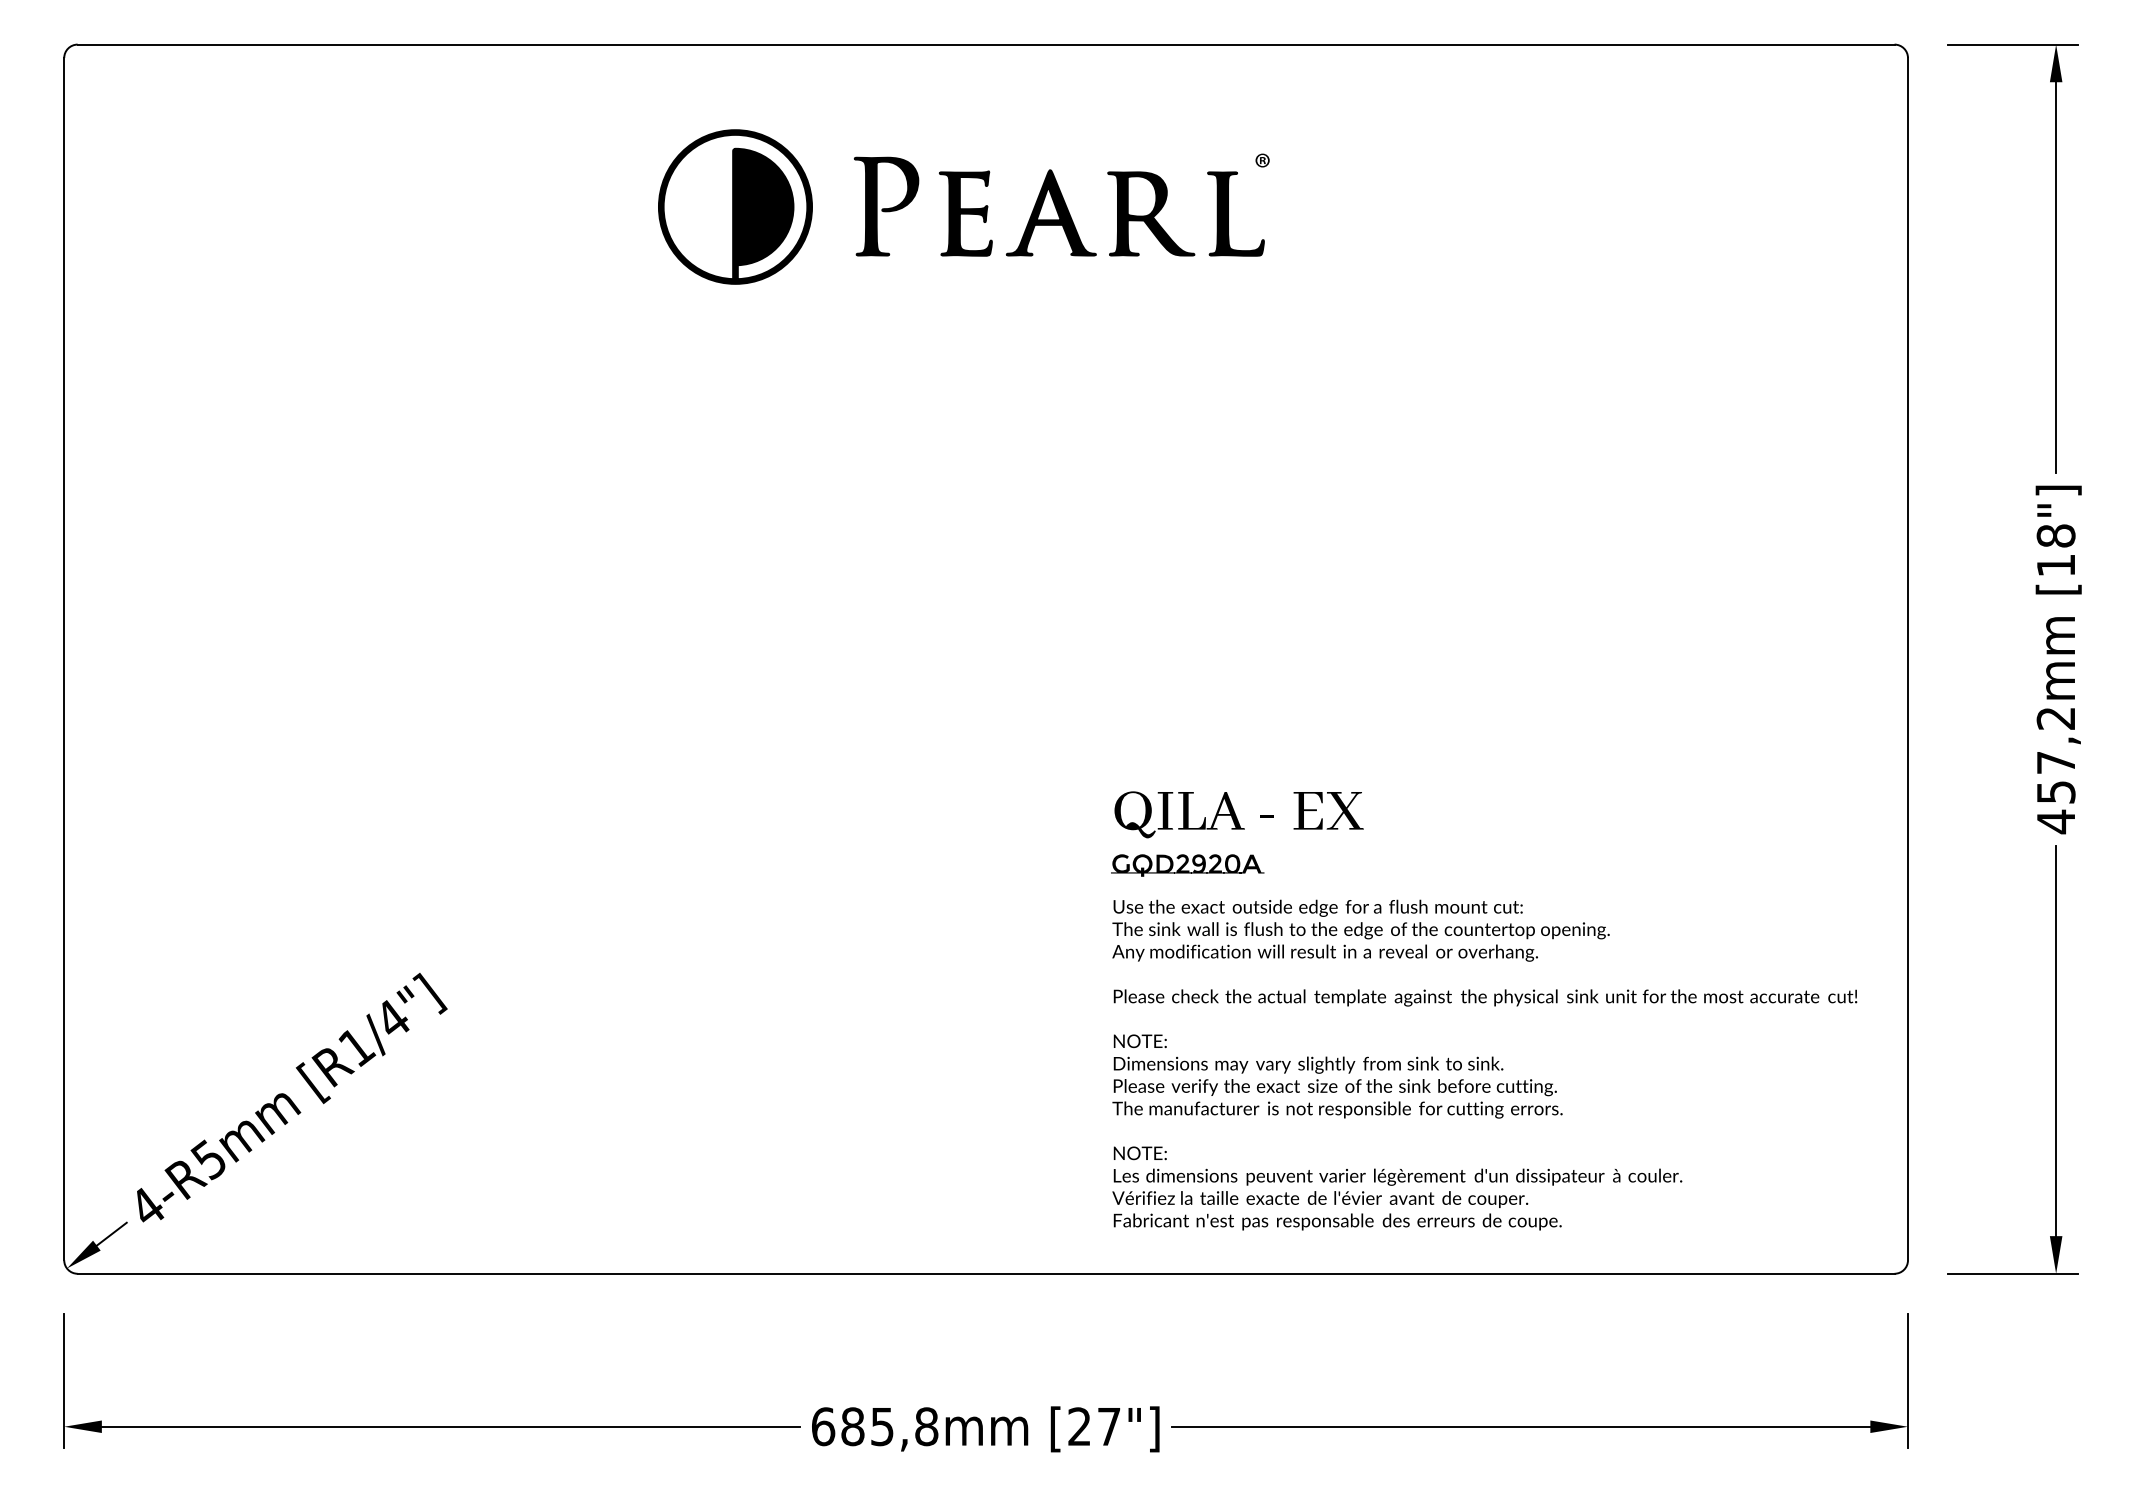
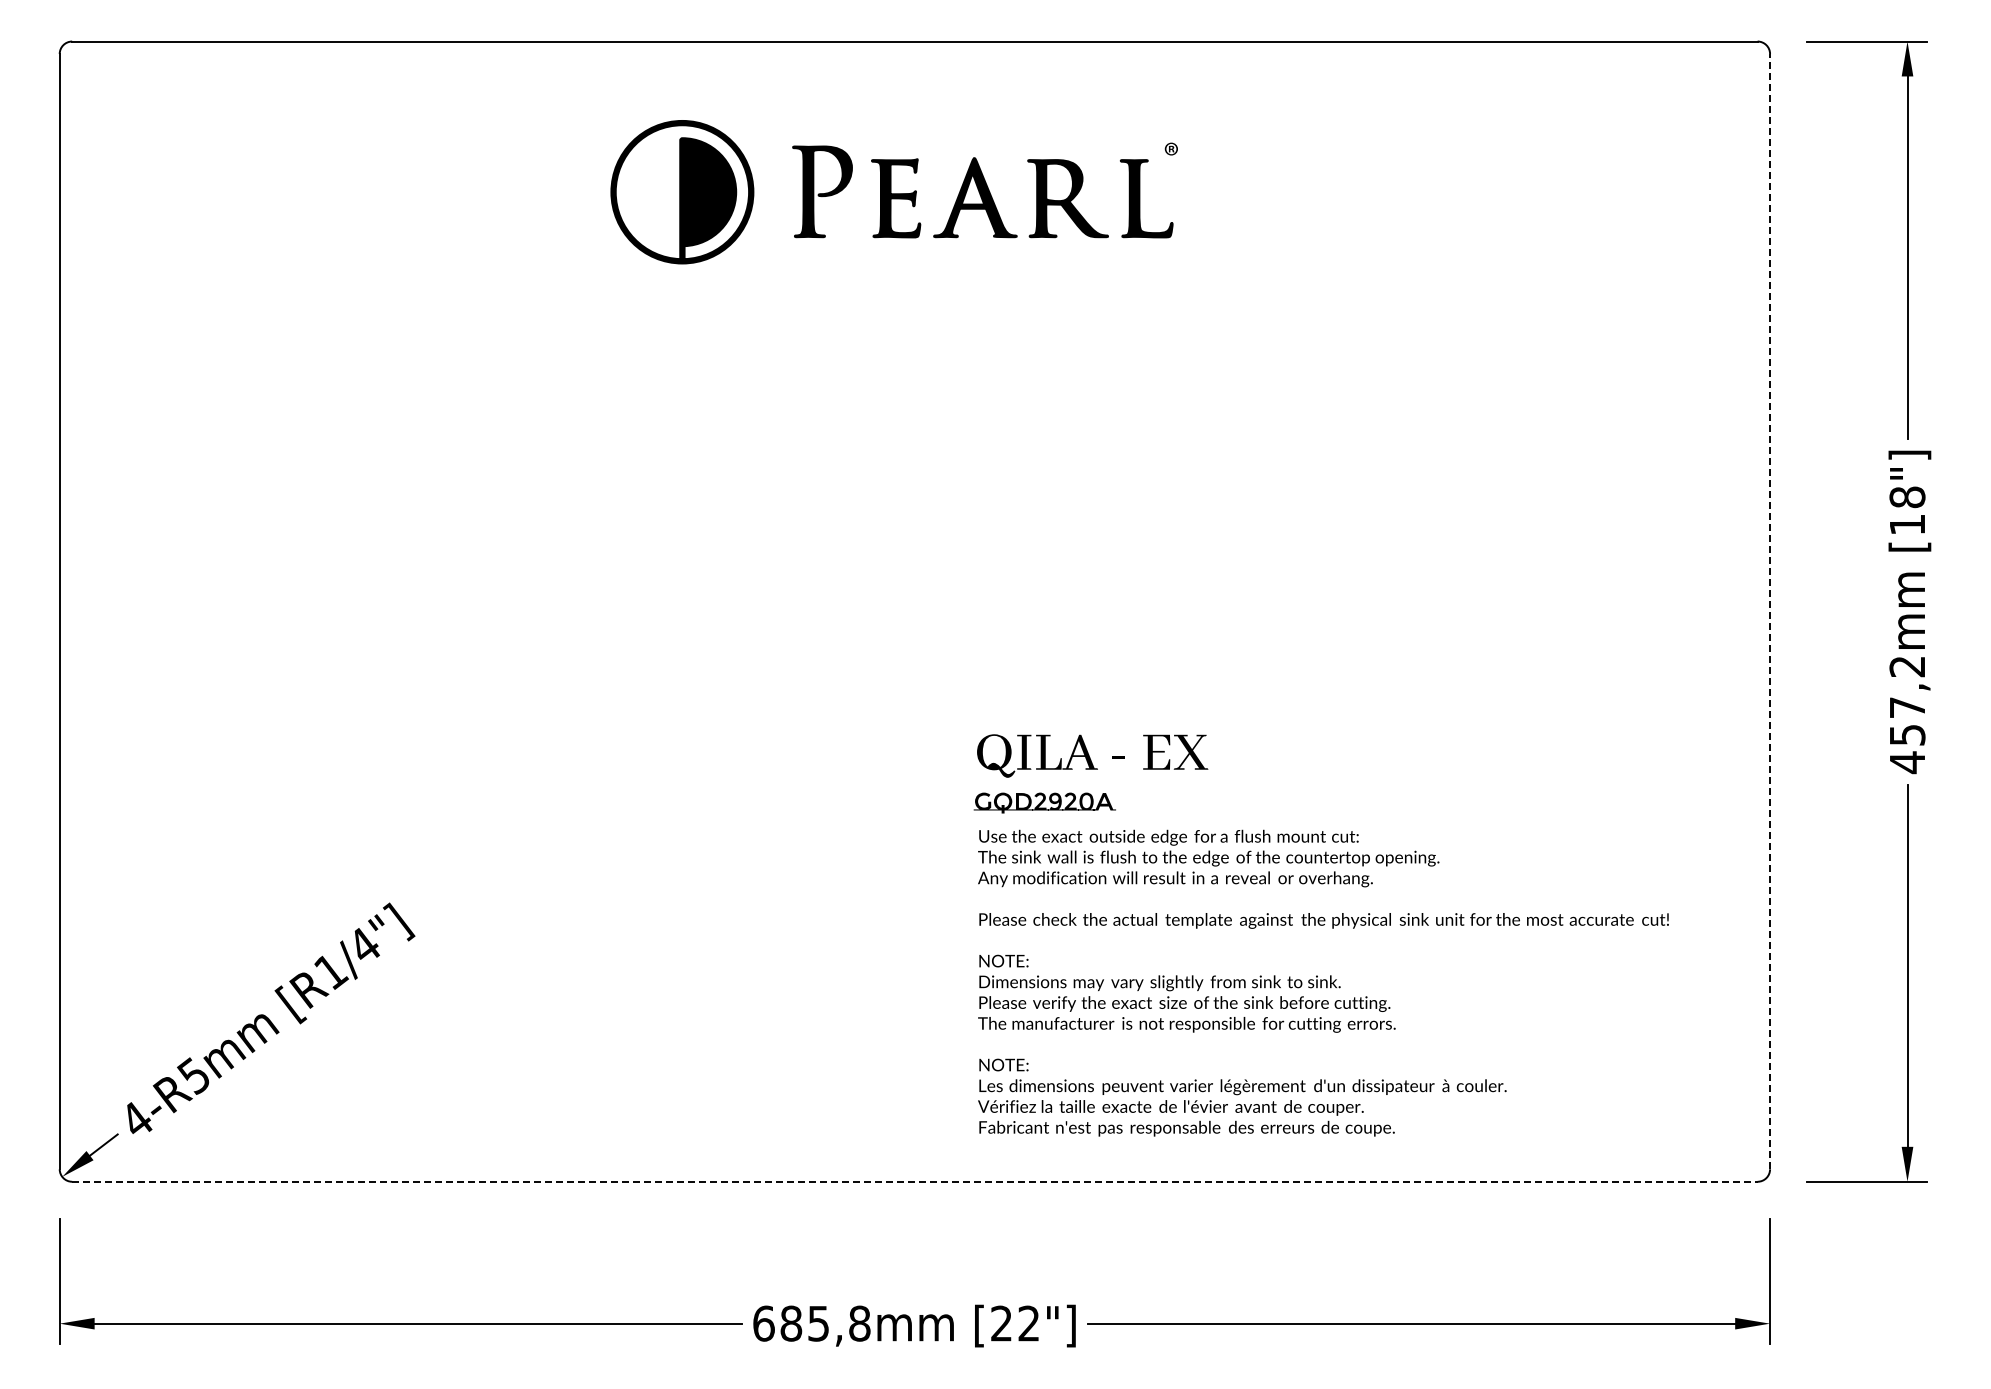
line: (1908, 659) -> (1770, 611), solid -> dashed
text: (1236, 833) -> (1090, 773), moved
text: (1484, 1064) -> (1323, 982), moved
line: (985, 1273) -> (914, 1181), solid -> dashed
text: (1108, 1426) -> (1028, 1323), [27"] -> [22"]

